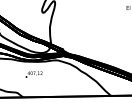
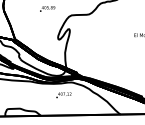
text: (33, 74) -> (63, 95), moved

